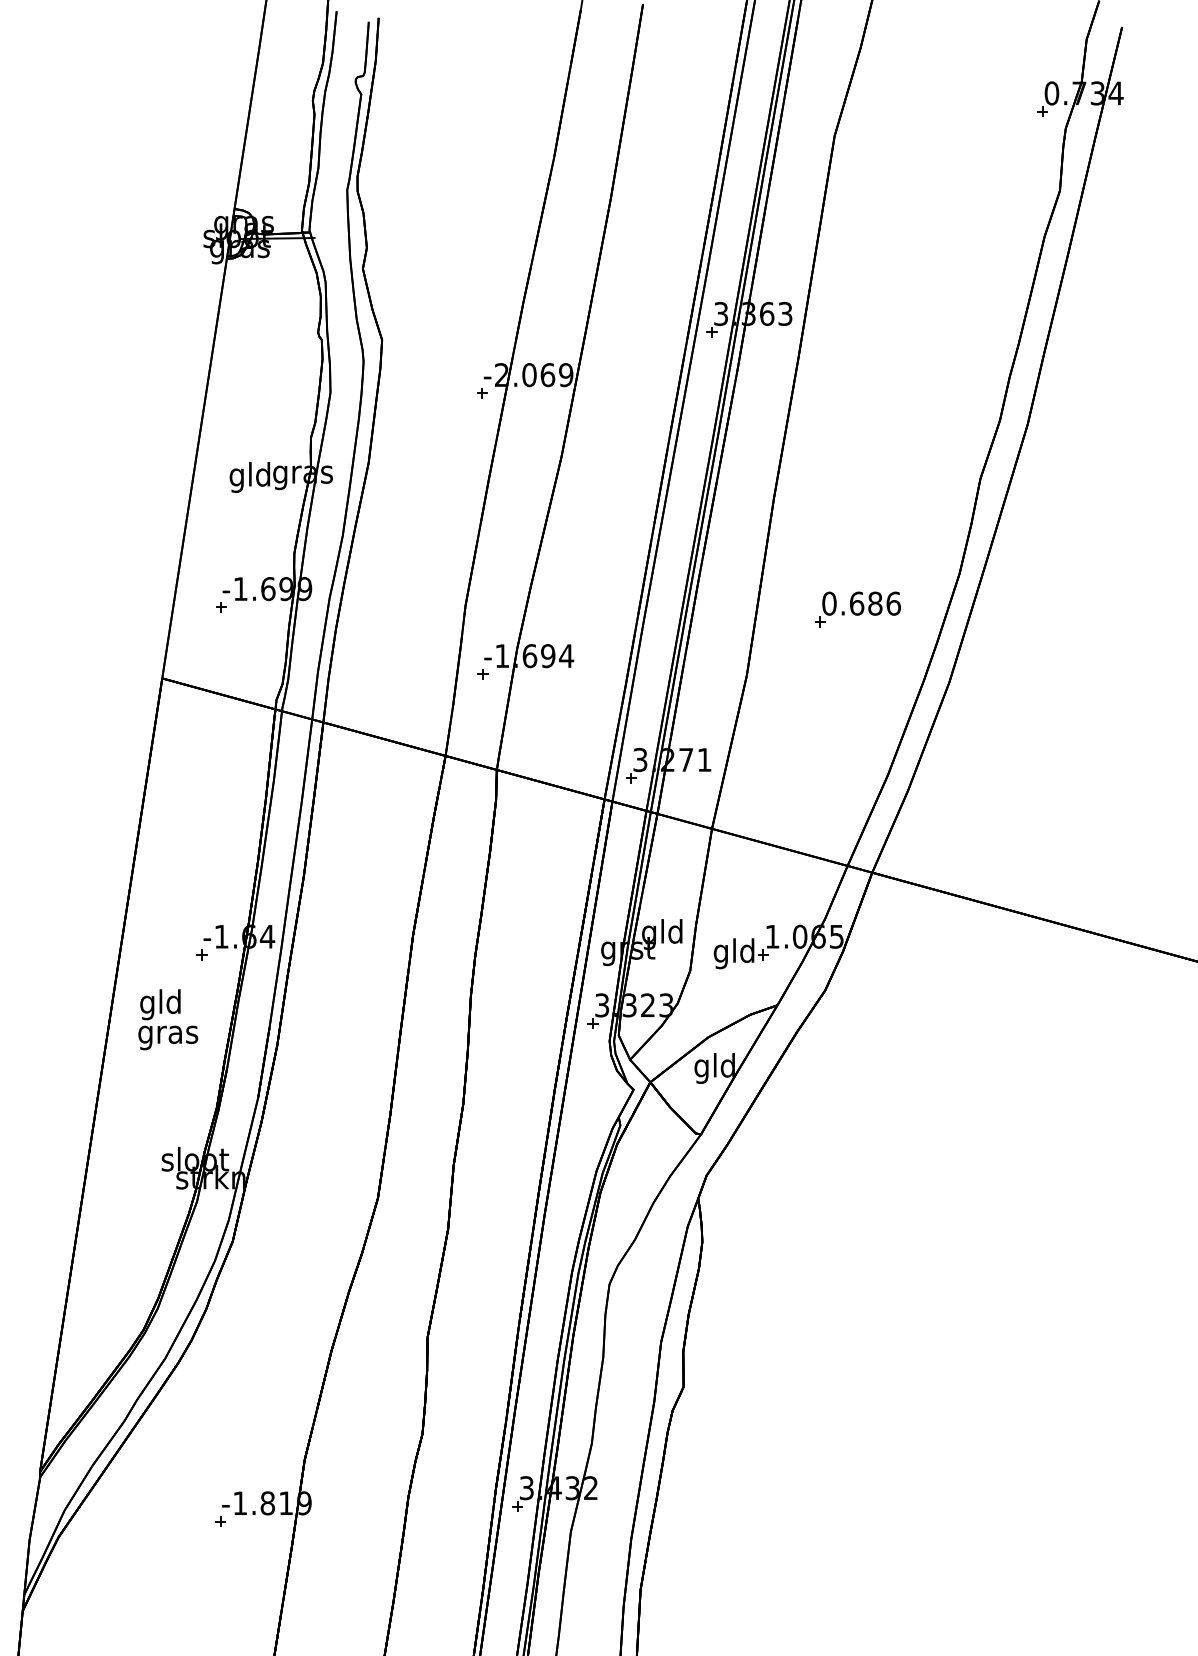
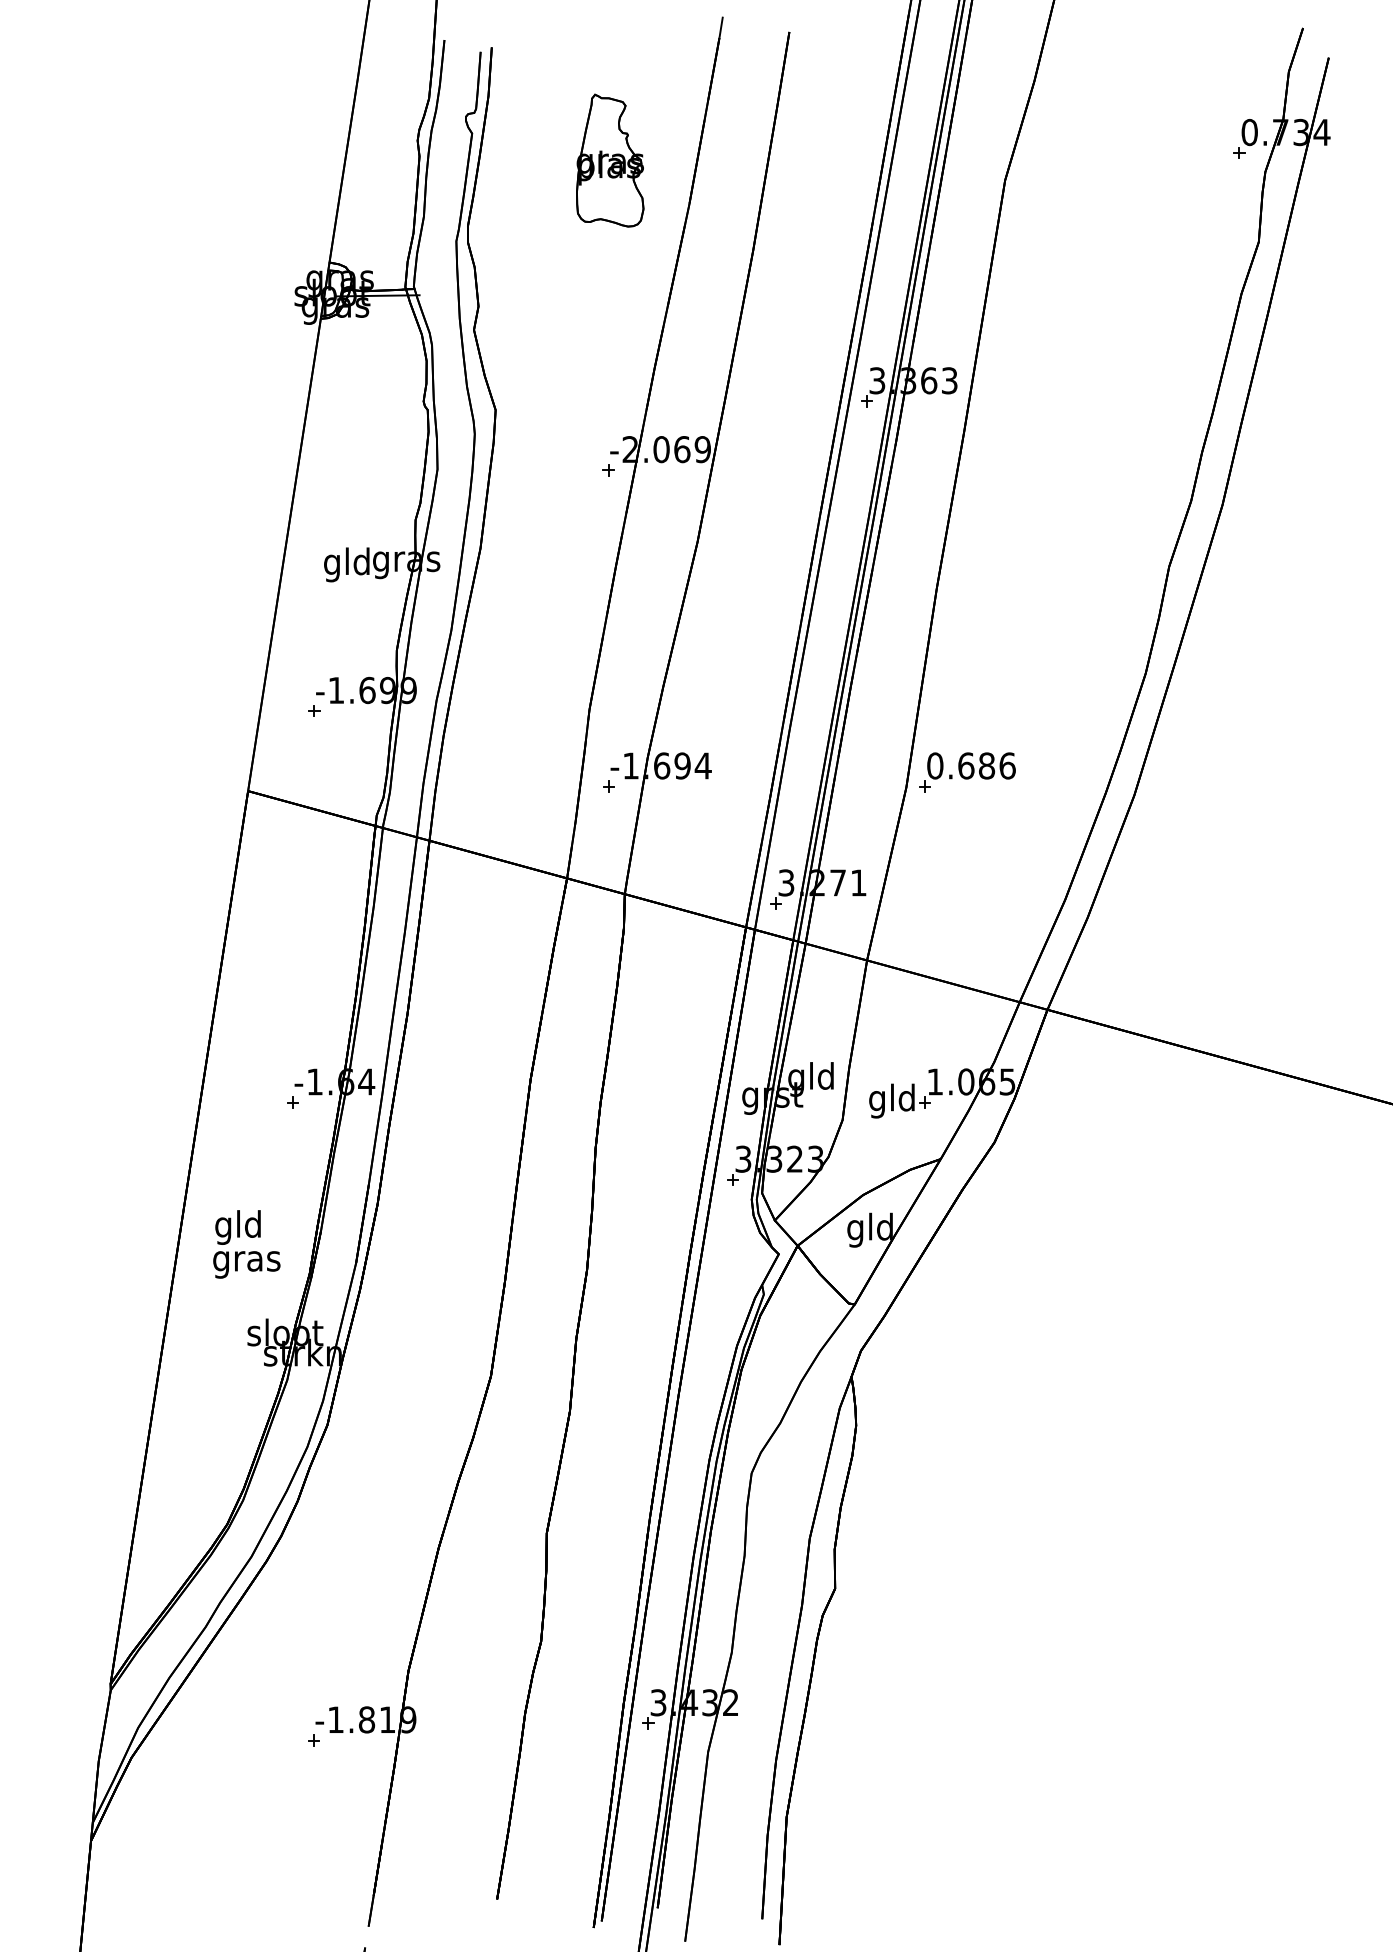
part: (484, 118) -> (610, 160), added
part: (858, 609) -> (967, 772), moved
text: (167, 1019) -> (246, 1244), moved

